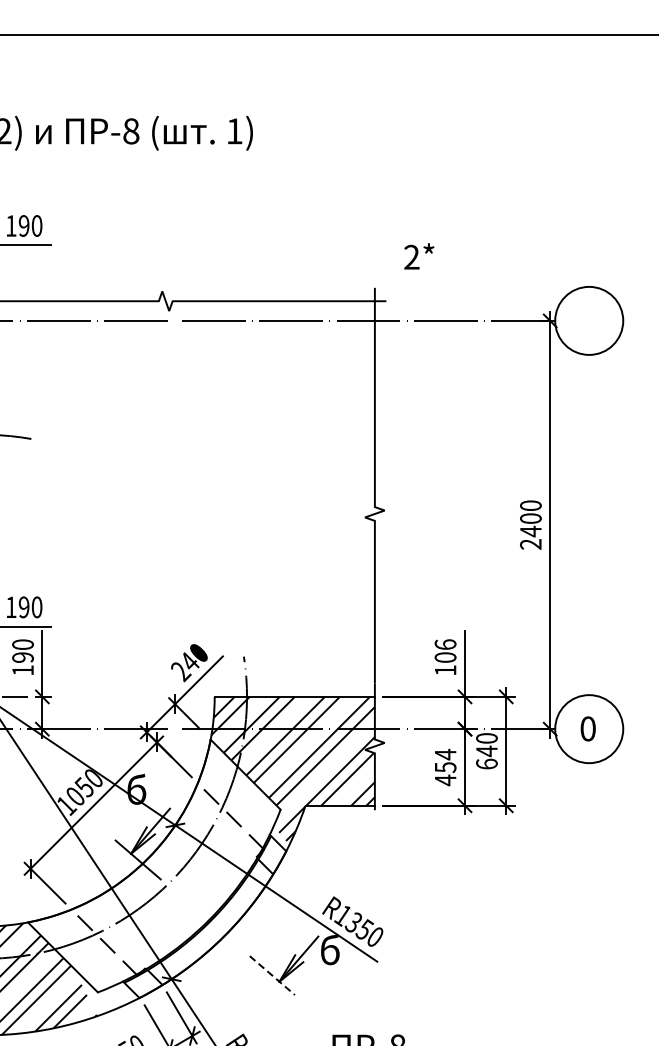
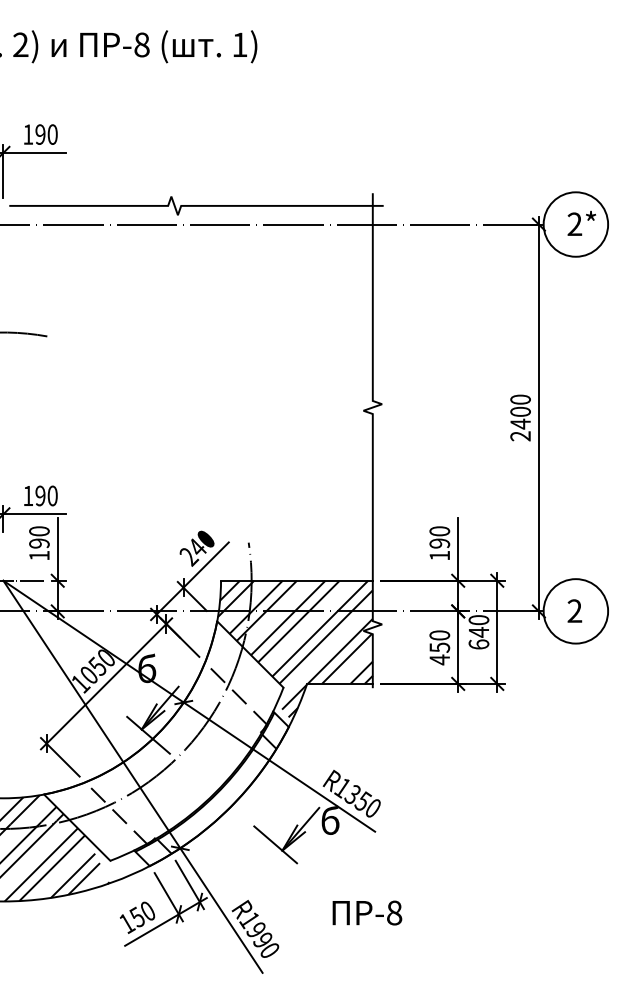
text: (418, 255) -> (581, 222), moved
text: (445, 651) -> (439, 537), 106 -> 190
text: (587, 728) -> (574, 610), 0 -> 2
text: (445, 754) -> (439, 635), 454 -> 450
line: (273, 976) -> (276, 845), dashed -> solid

